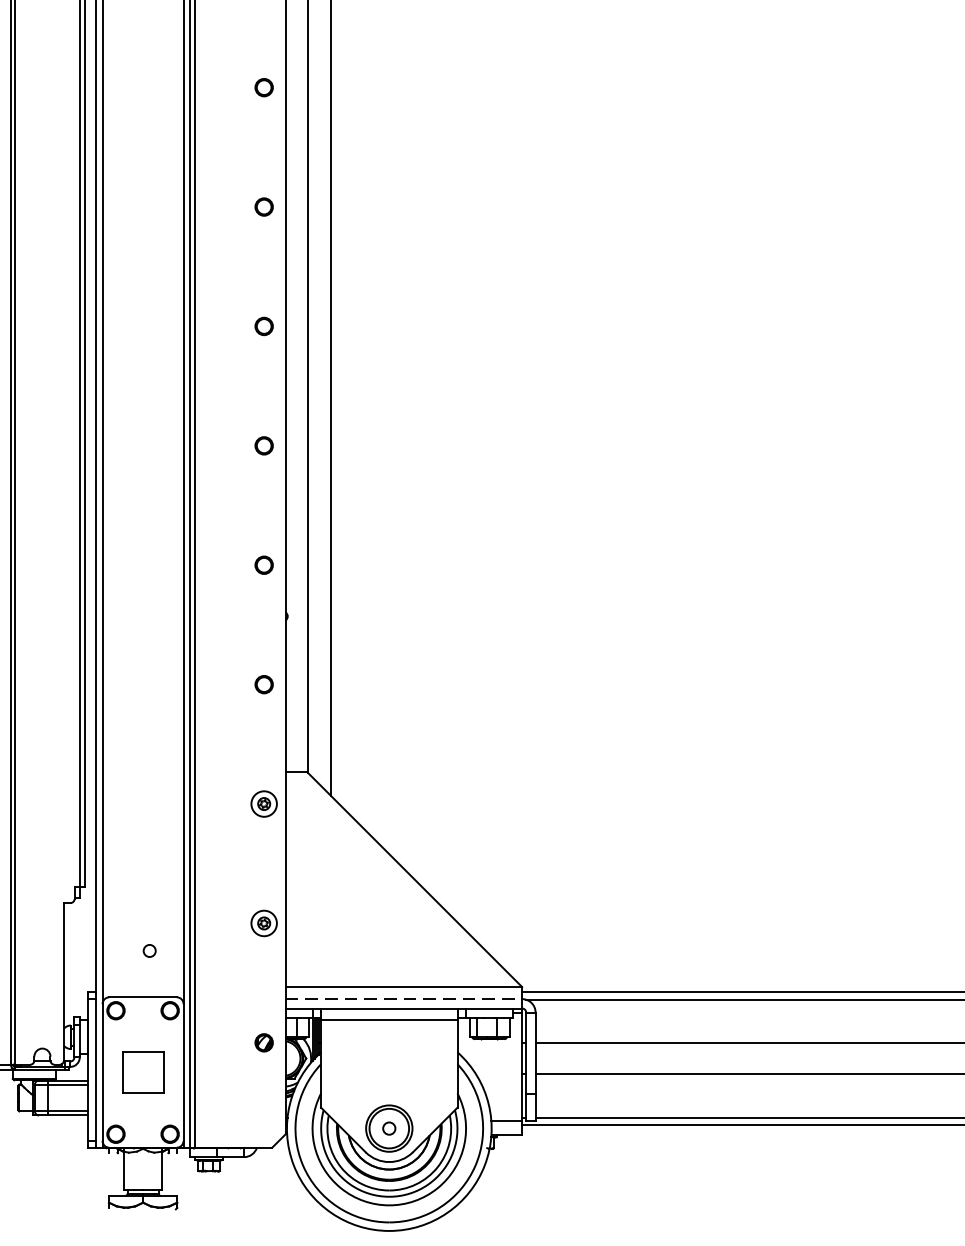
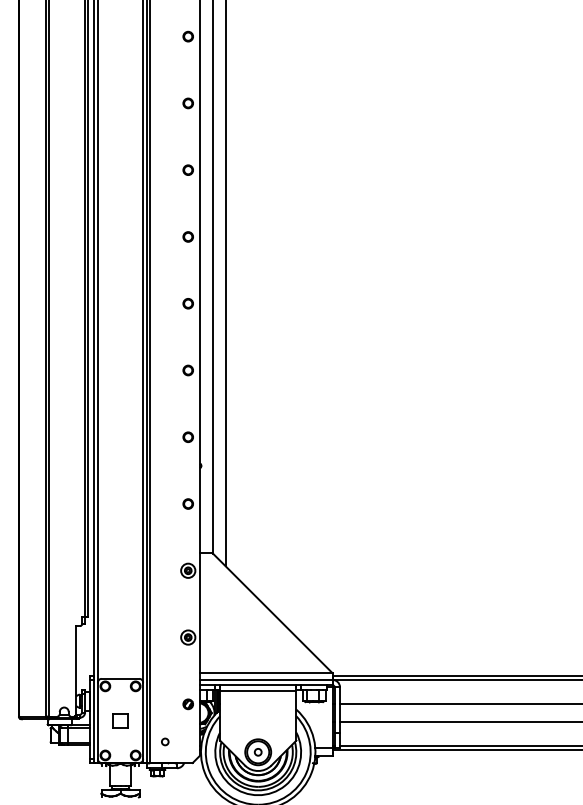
circle: (150, 950) -> (165, 741), moved
line: (404, 998) -> (266, 679), dashed -> solid
part: (143, 1071) -> (120, 720), size x0.62

